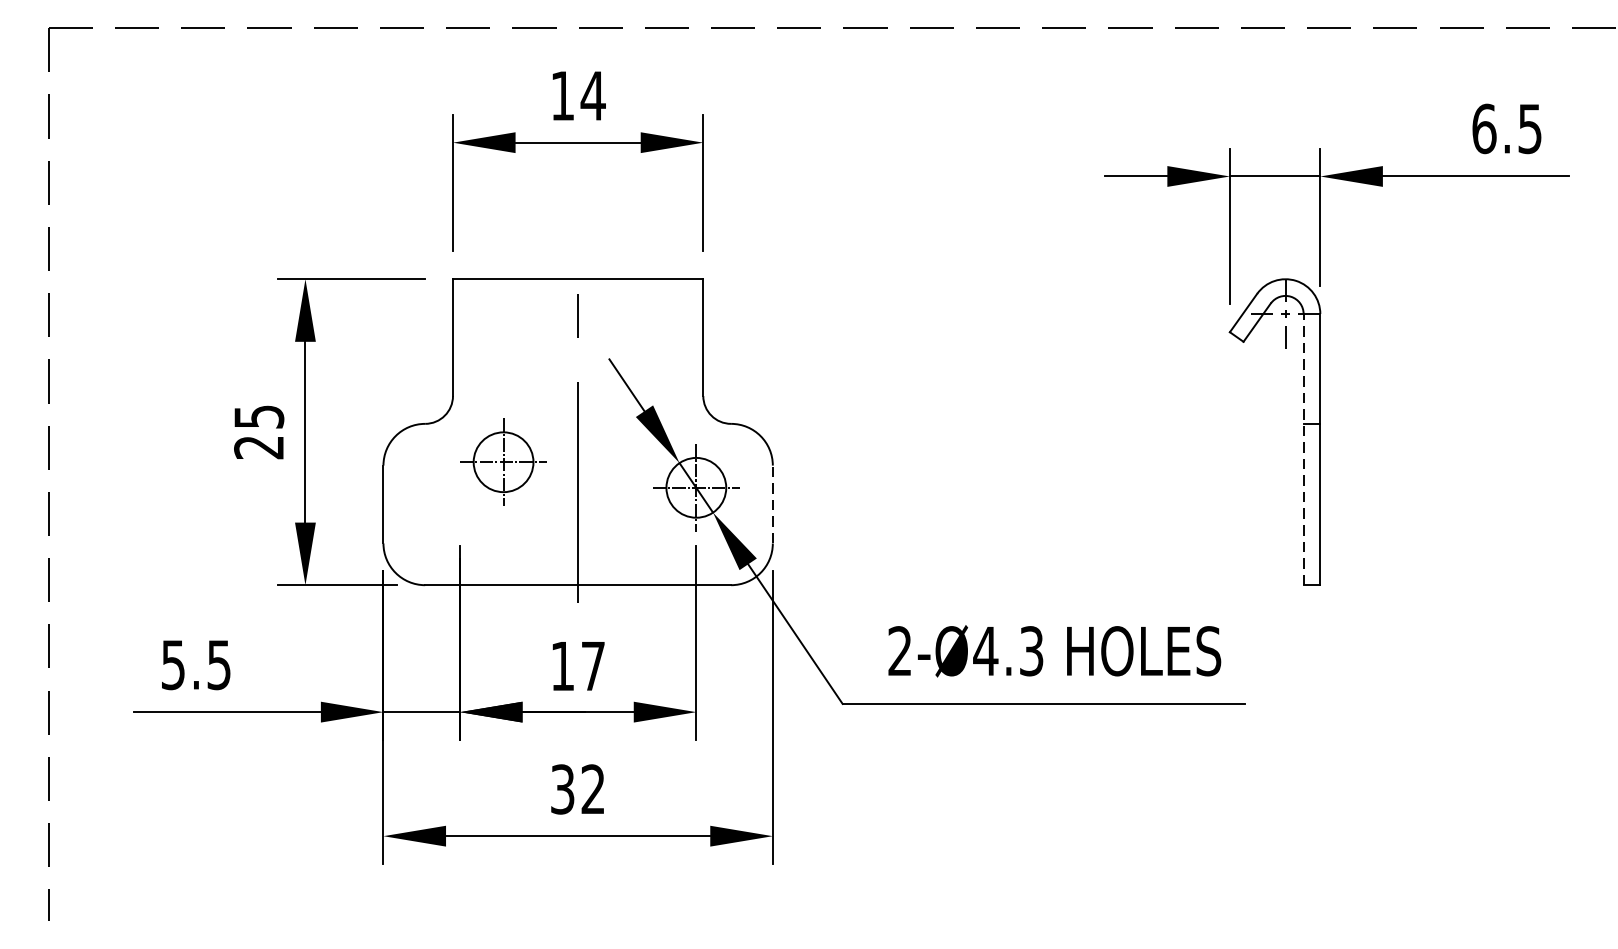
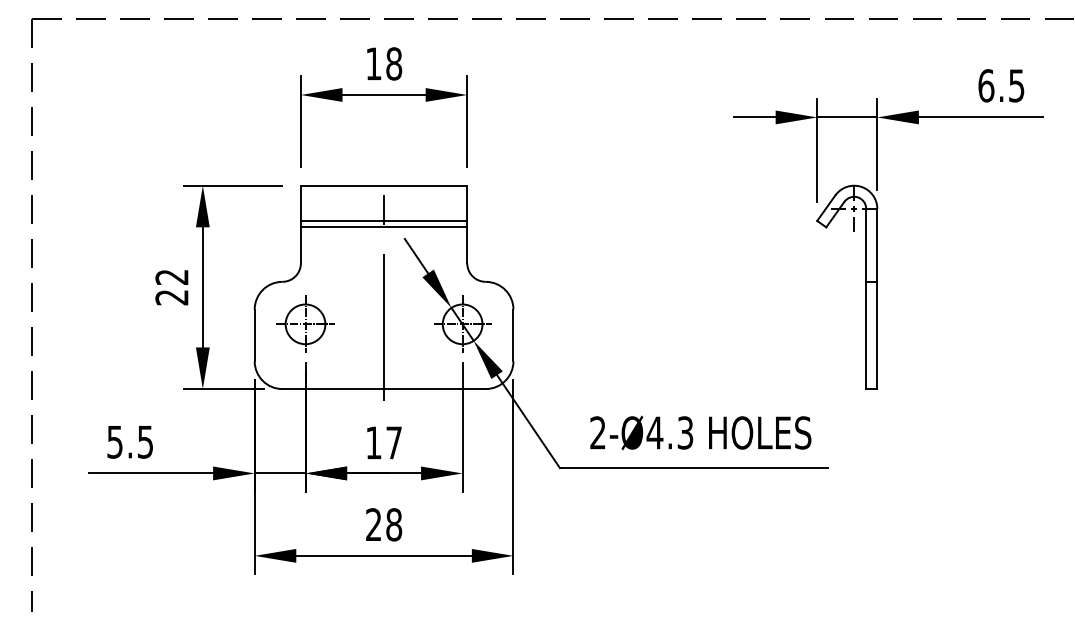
text: (592, 95) -> (393, 63), 14 -> 18
line: (577, 331) -> (383, 220), added
line: (577, 342) -> (383, 227), added
text: (258, 415) -> (171, 276), 25 -> 22
line: (1304, 448) -> (866, 298), dashed -> solid
part: (503, 460) -> (305, 323), moved
line: (772, 504) -> (513, 335), dashed -> solid
text: (578, 788) -> (384, 524), 32 -> 28

